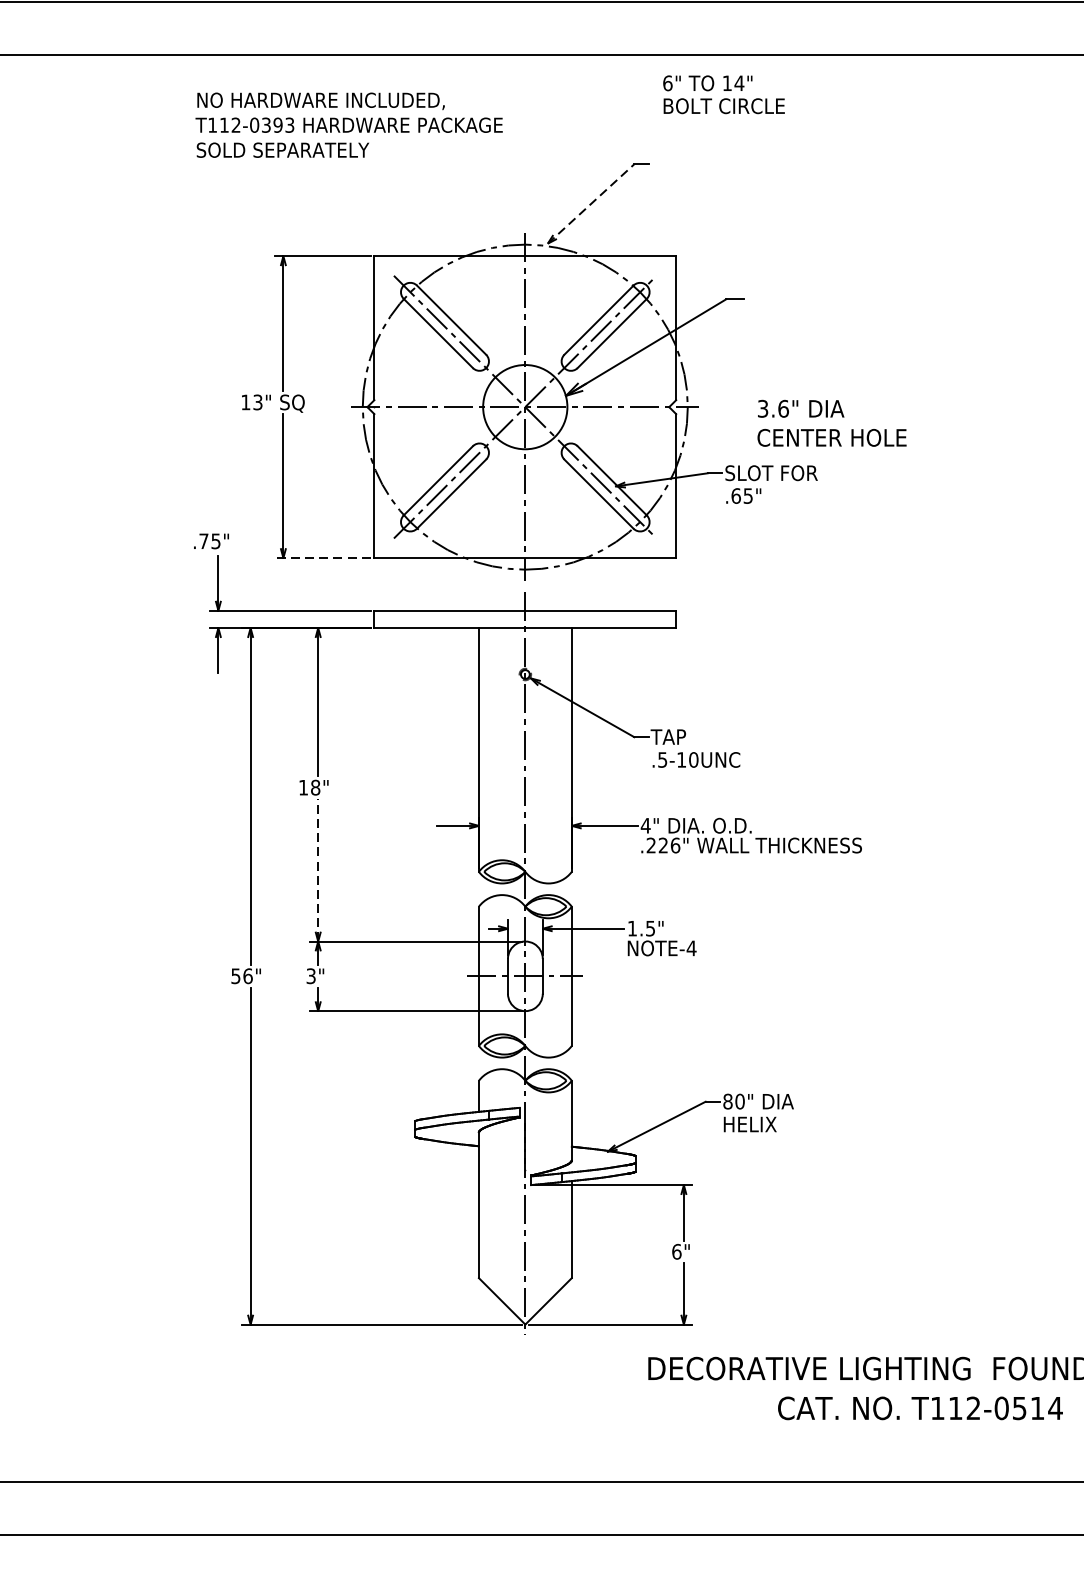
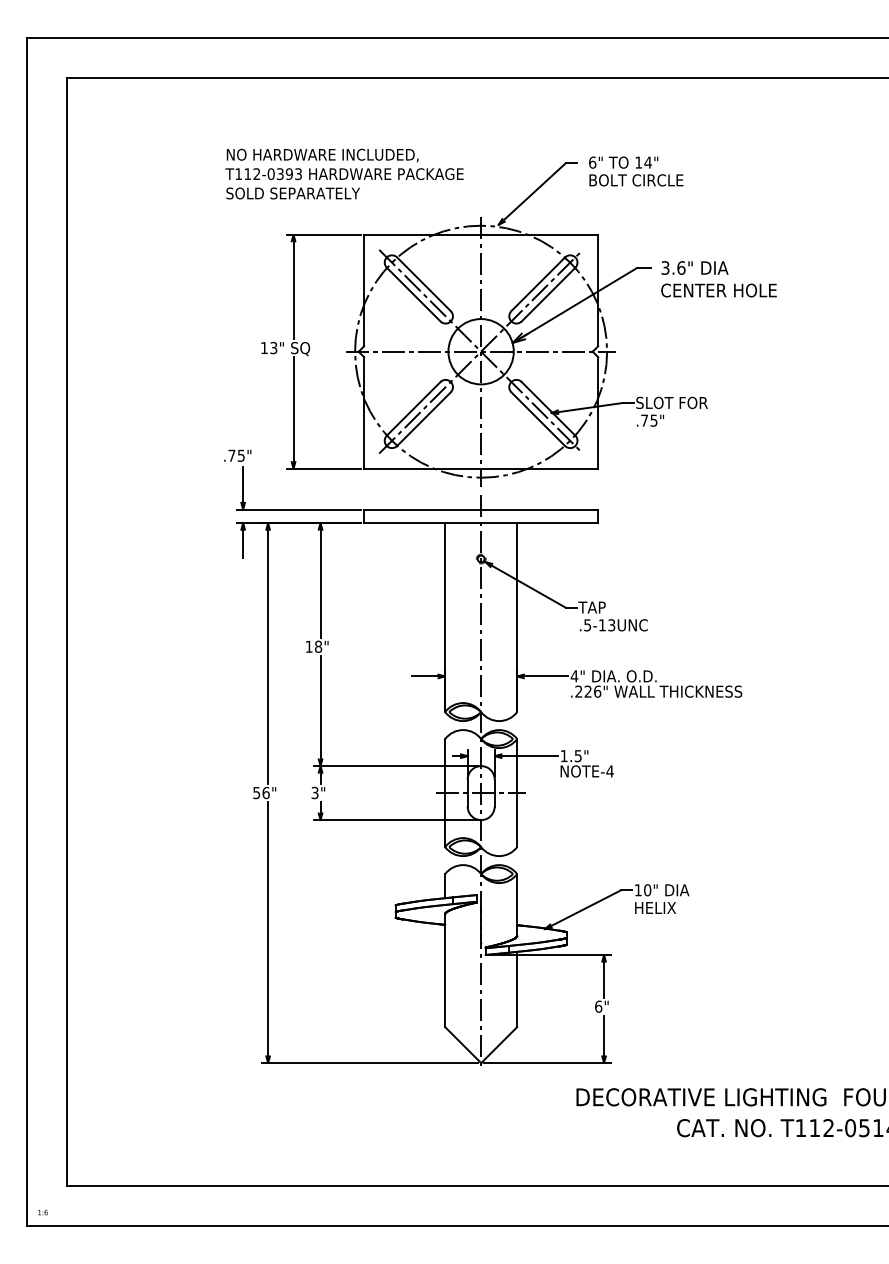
text: (724, 94) -> (636, 171), moved
text: (349, 124) -> (344, 173), moved
line: (591, 204) -> (532, 194), dashed -> solid
text: (831, 423) -> (718, 279), moved
text: (735, 495) -> (644, 420), .65" -> .75"
line: (322, 557) -> (323, 468), dashed -> solid
text: (693, 760) -> (611, 625), .5-10UNC -> .5-13UNC
line: (318, 869) -> (320, 710), dashed -> solid
text: (726, 1101) -> (637, 890), 80" -> 10"

